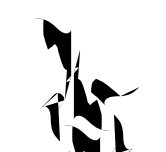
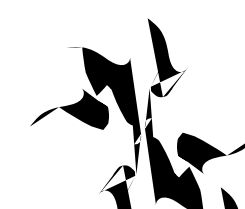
fill: (92, 31) -> (165, 55), added
fill: (29, 56) -> (67, 111), added

